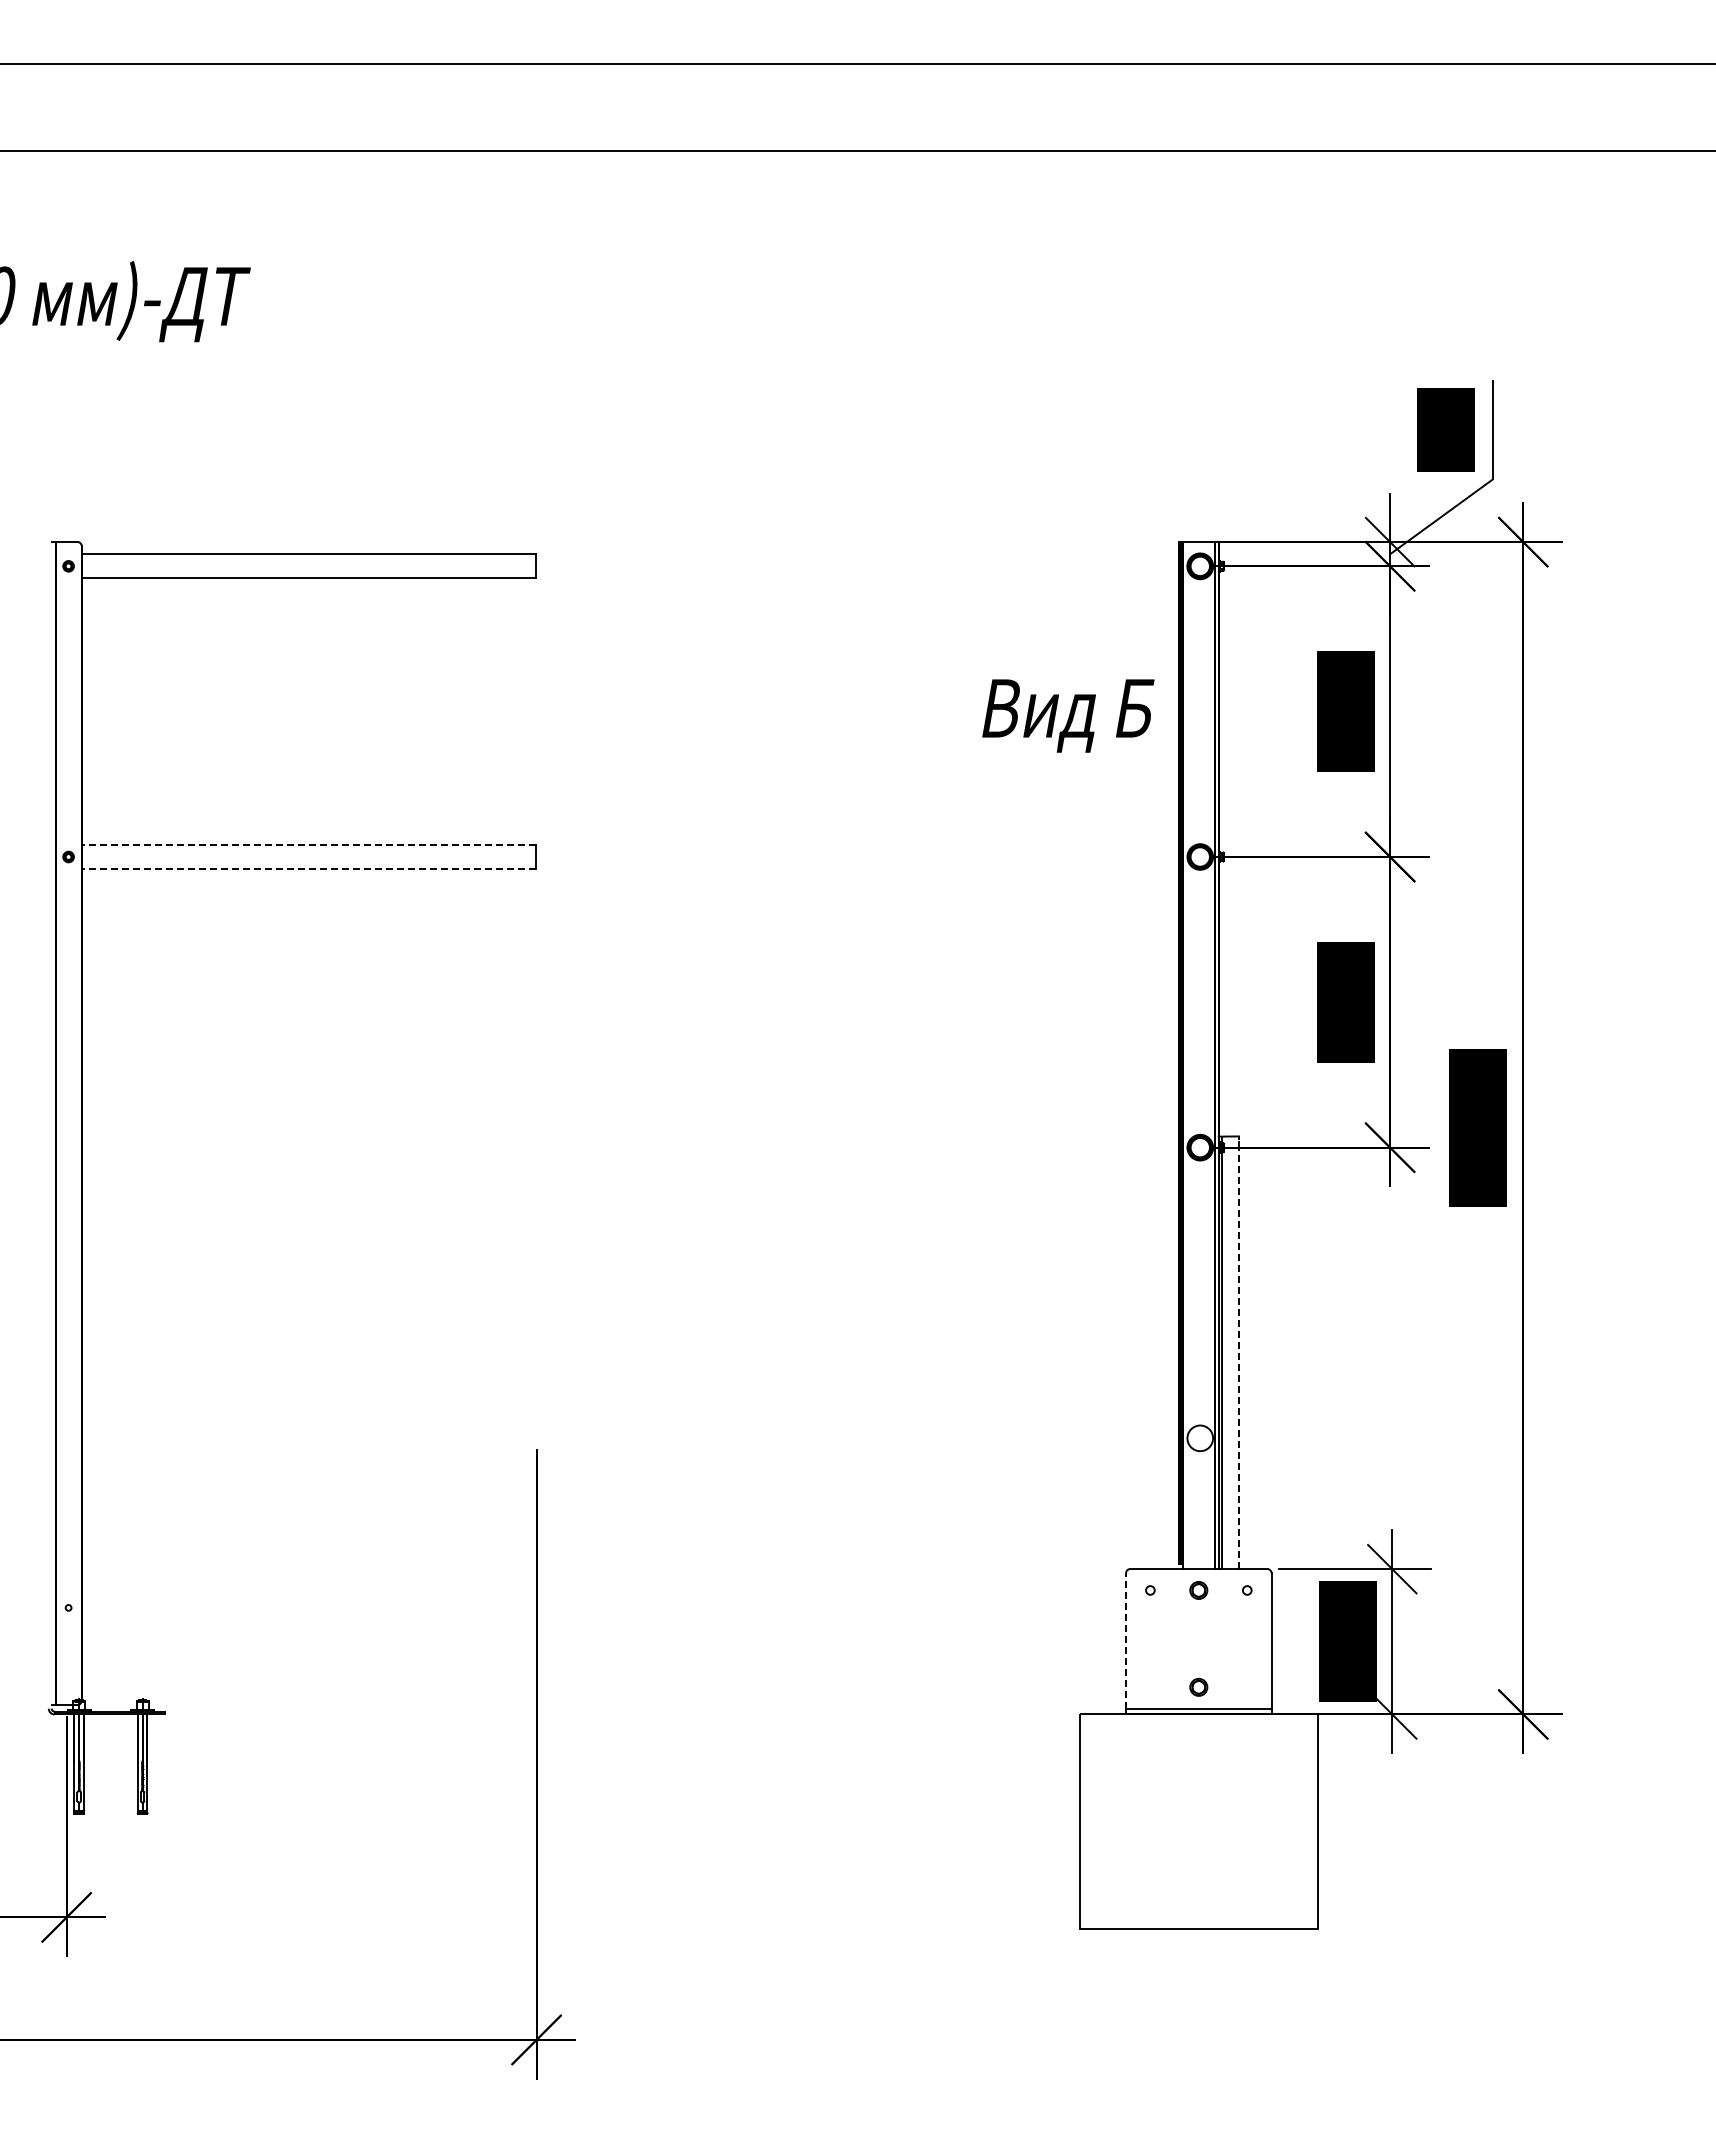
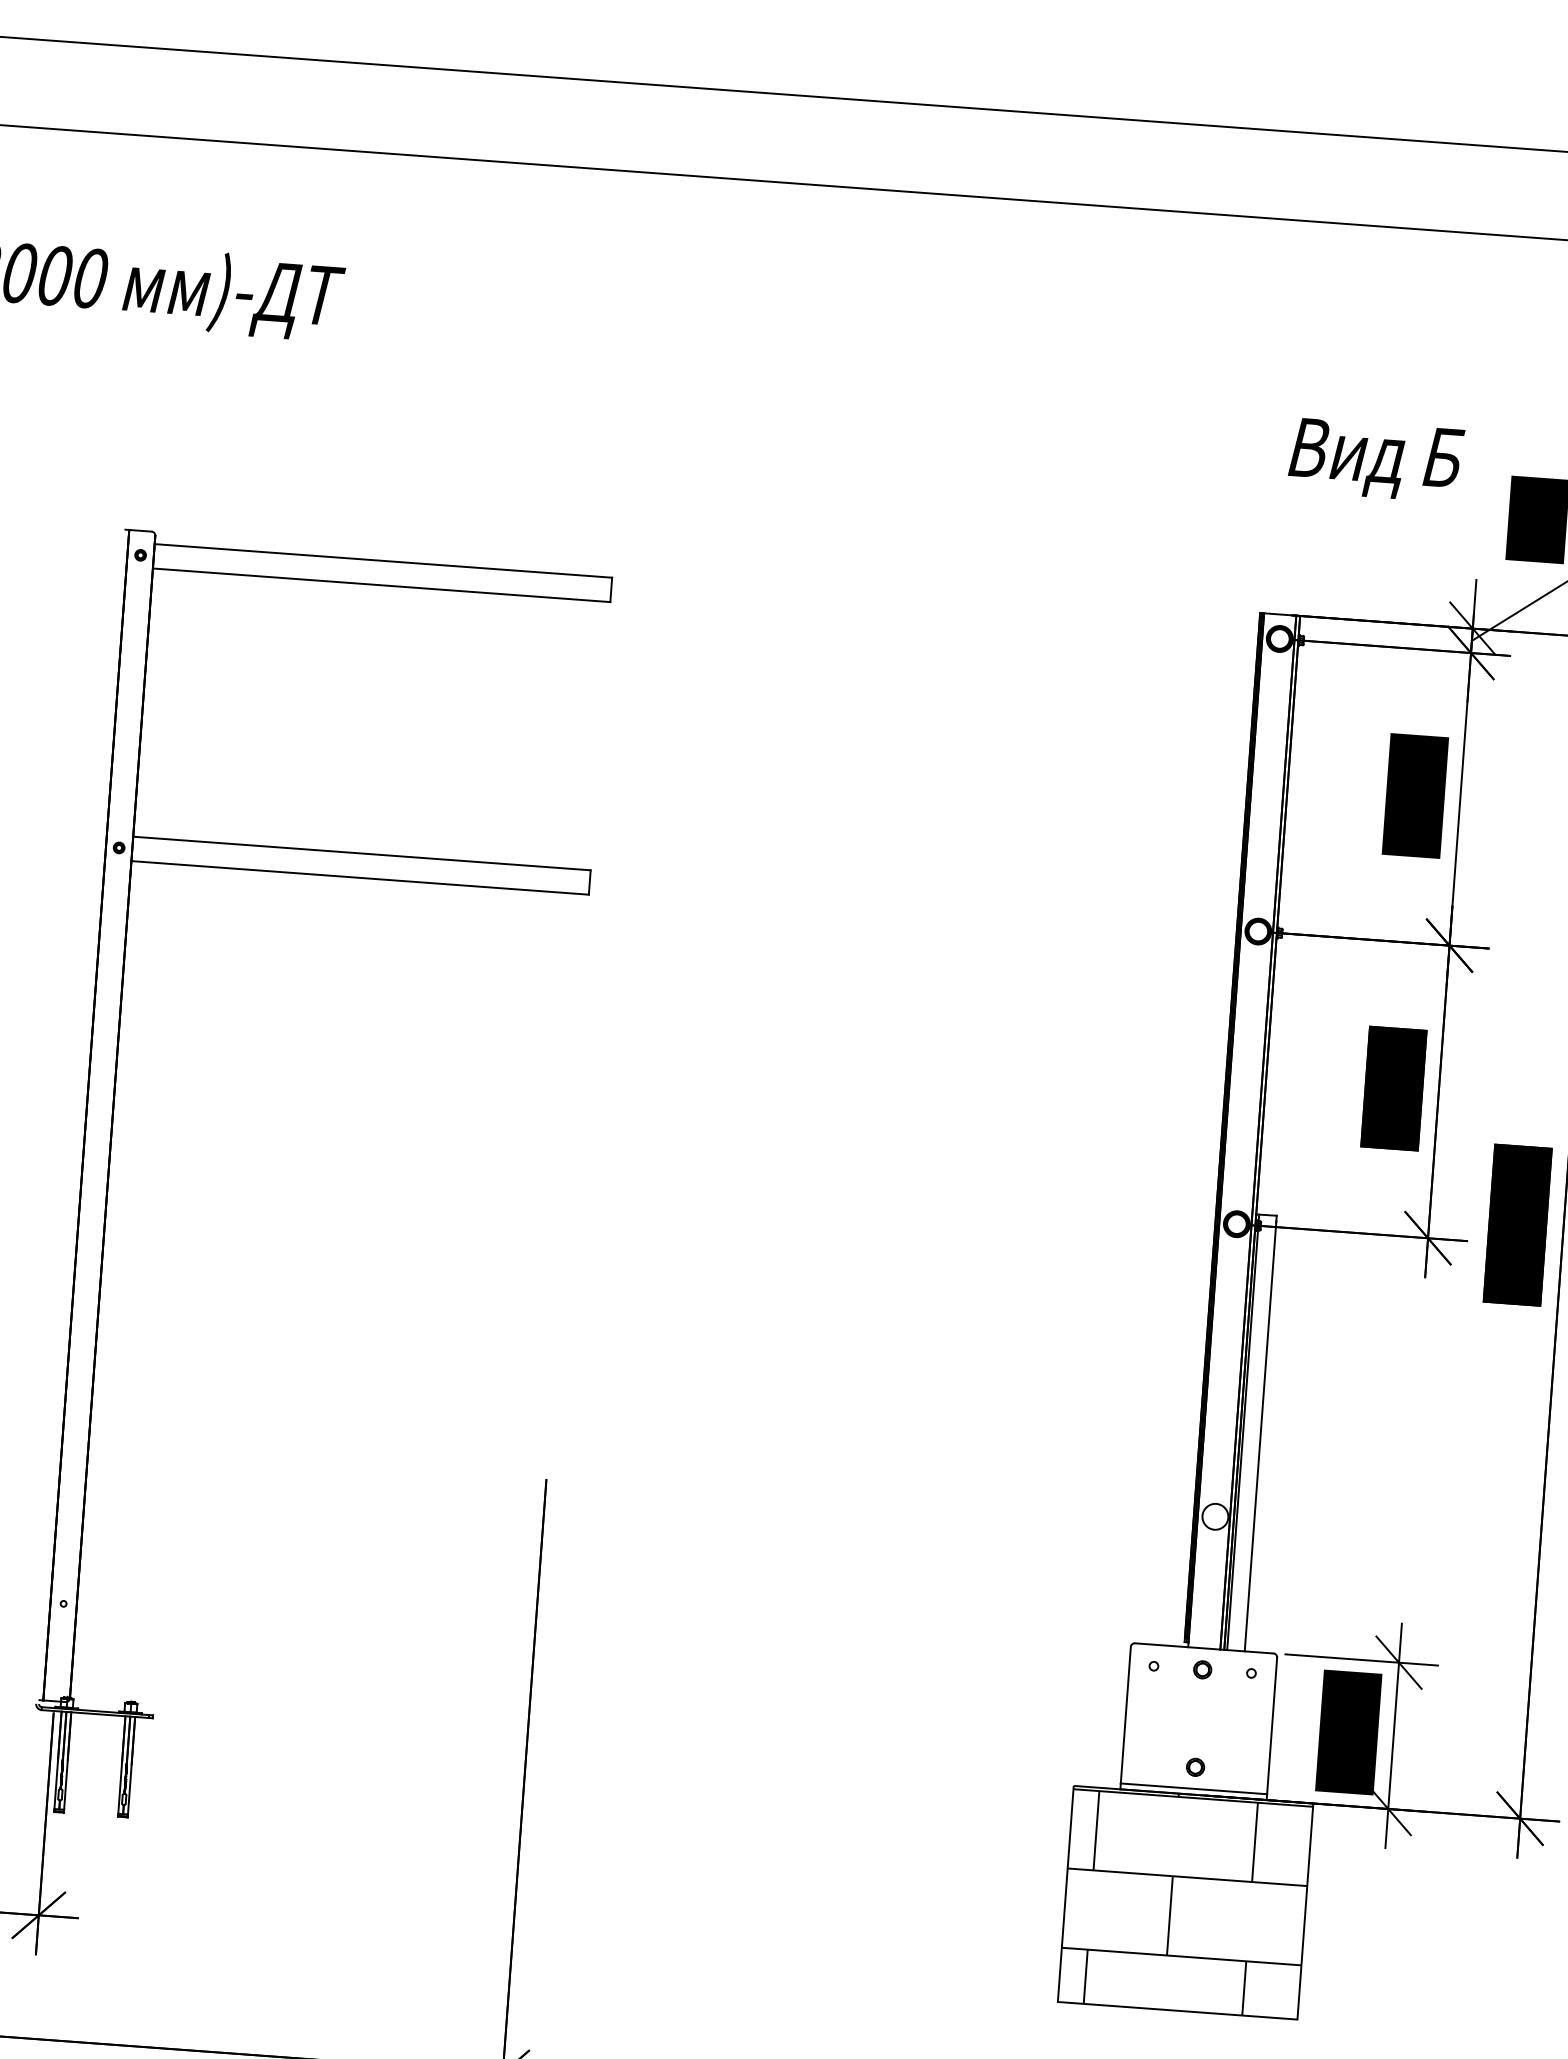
text: (1068, 715) -> (1376, 459), moved
line: (308, 844) -> (361, 853), dashed -> solid
line: (308, 869) -> (359, 878), dashed -> solid
line: (1239, 1352) -> (1261, 1433), dashed -> solid
line: (1126, 1640) -> (1126, 1714), dashed -> solid
hatch: (1198, 1821) -> (1185, 1902), added

